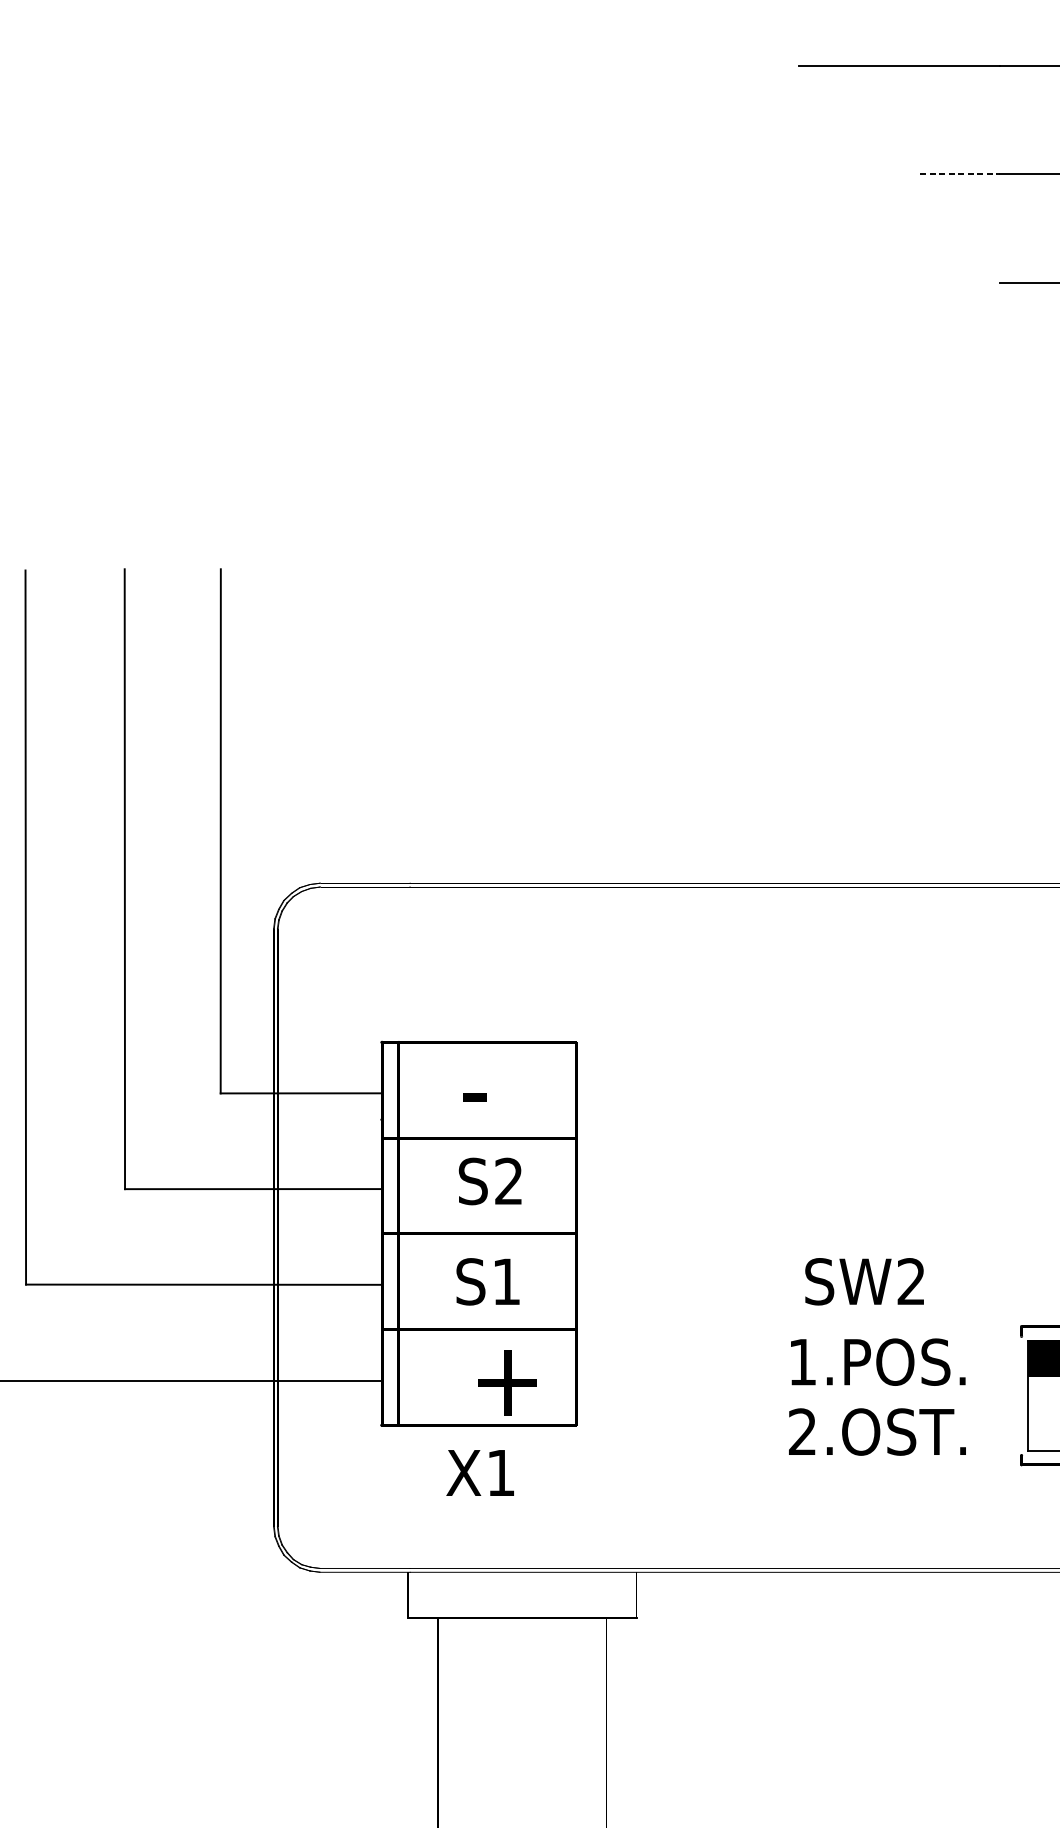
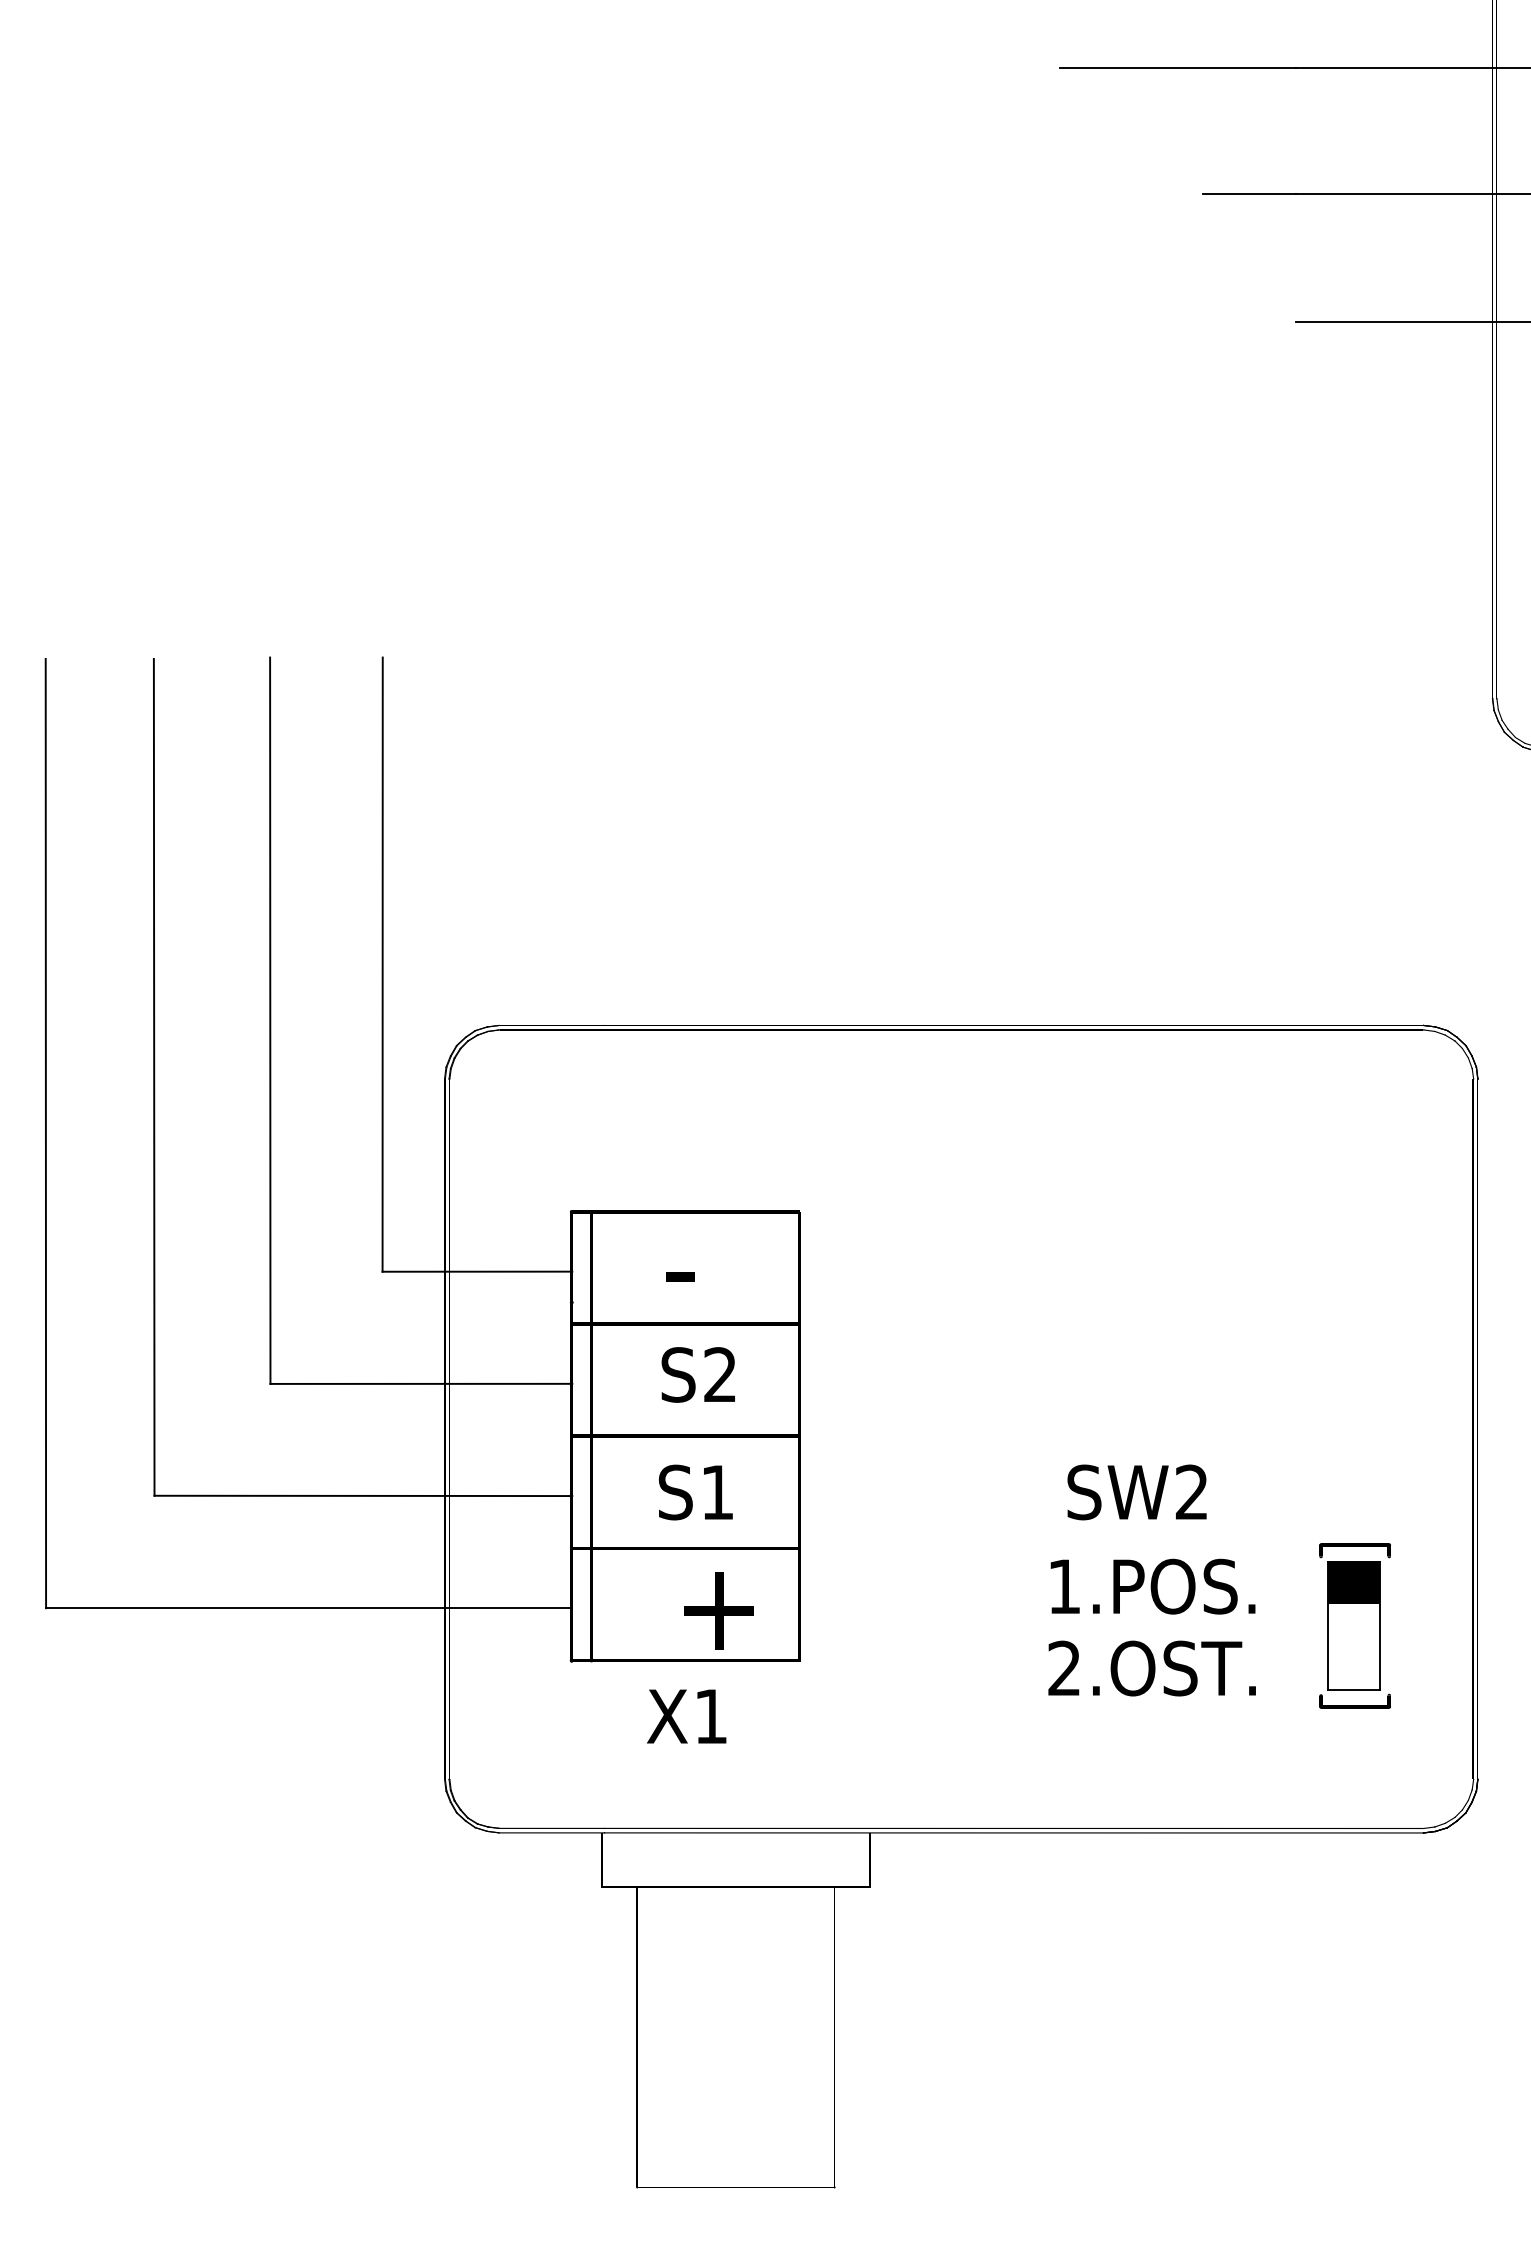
line: (960, 174) -> (1249, 194), dashed -> solid

